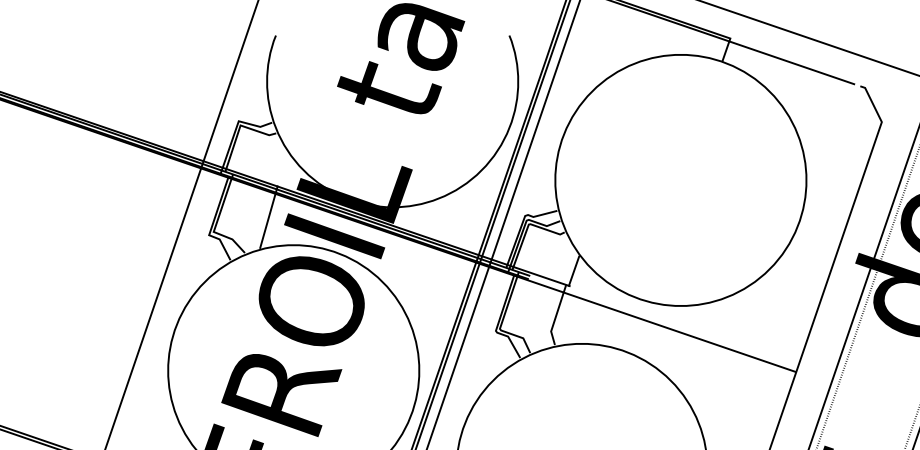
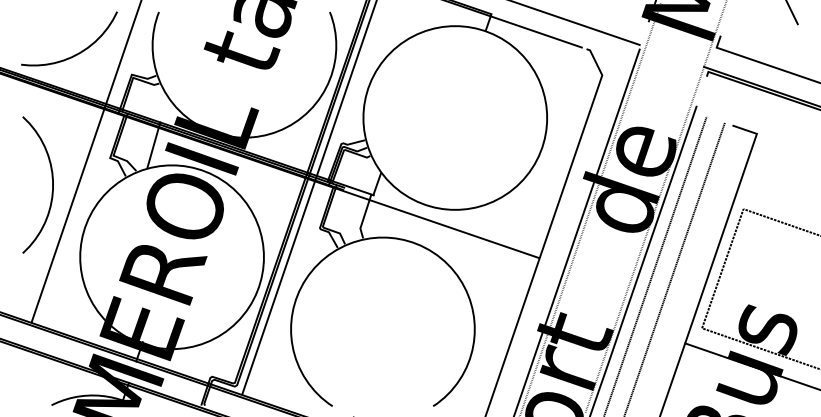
curve: (163, 92) -> (76, 53), added
curve: (130, 271) -> (52, 184), added

